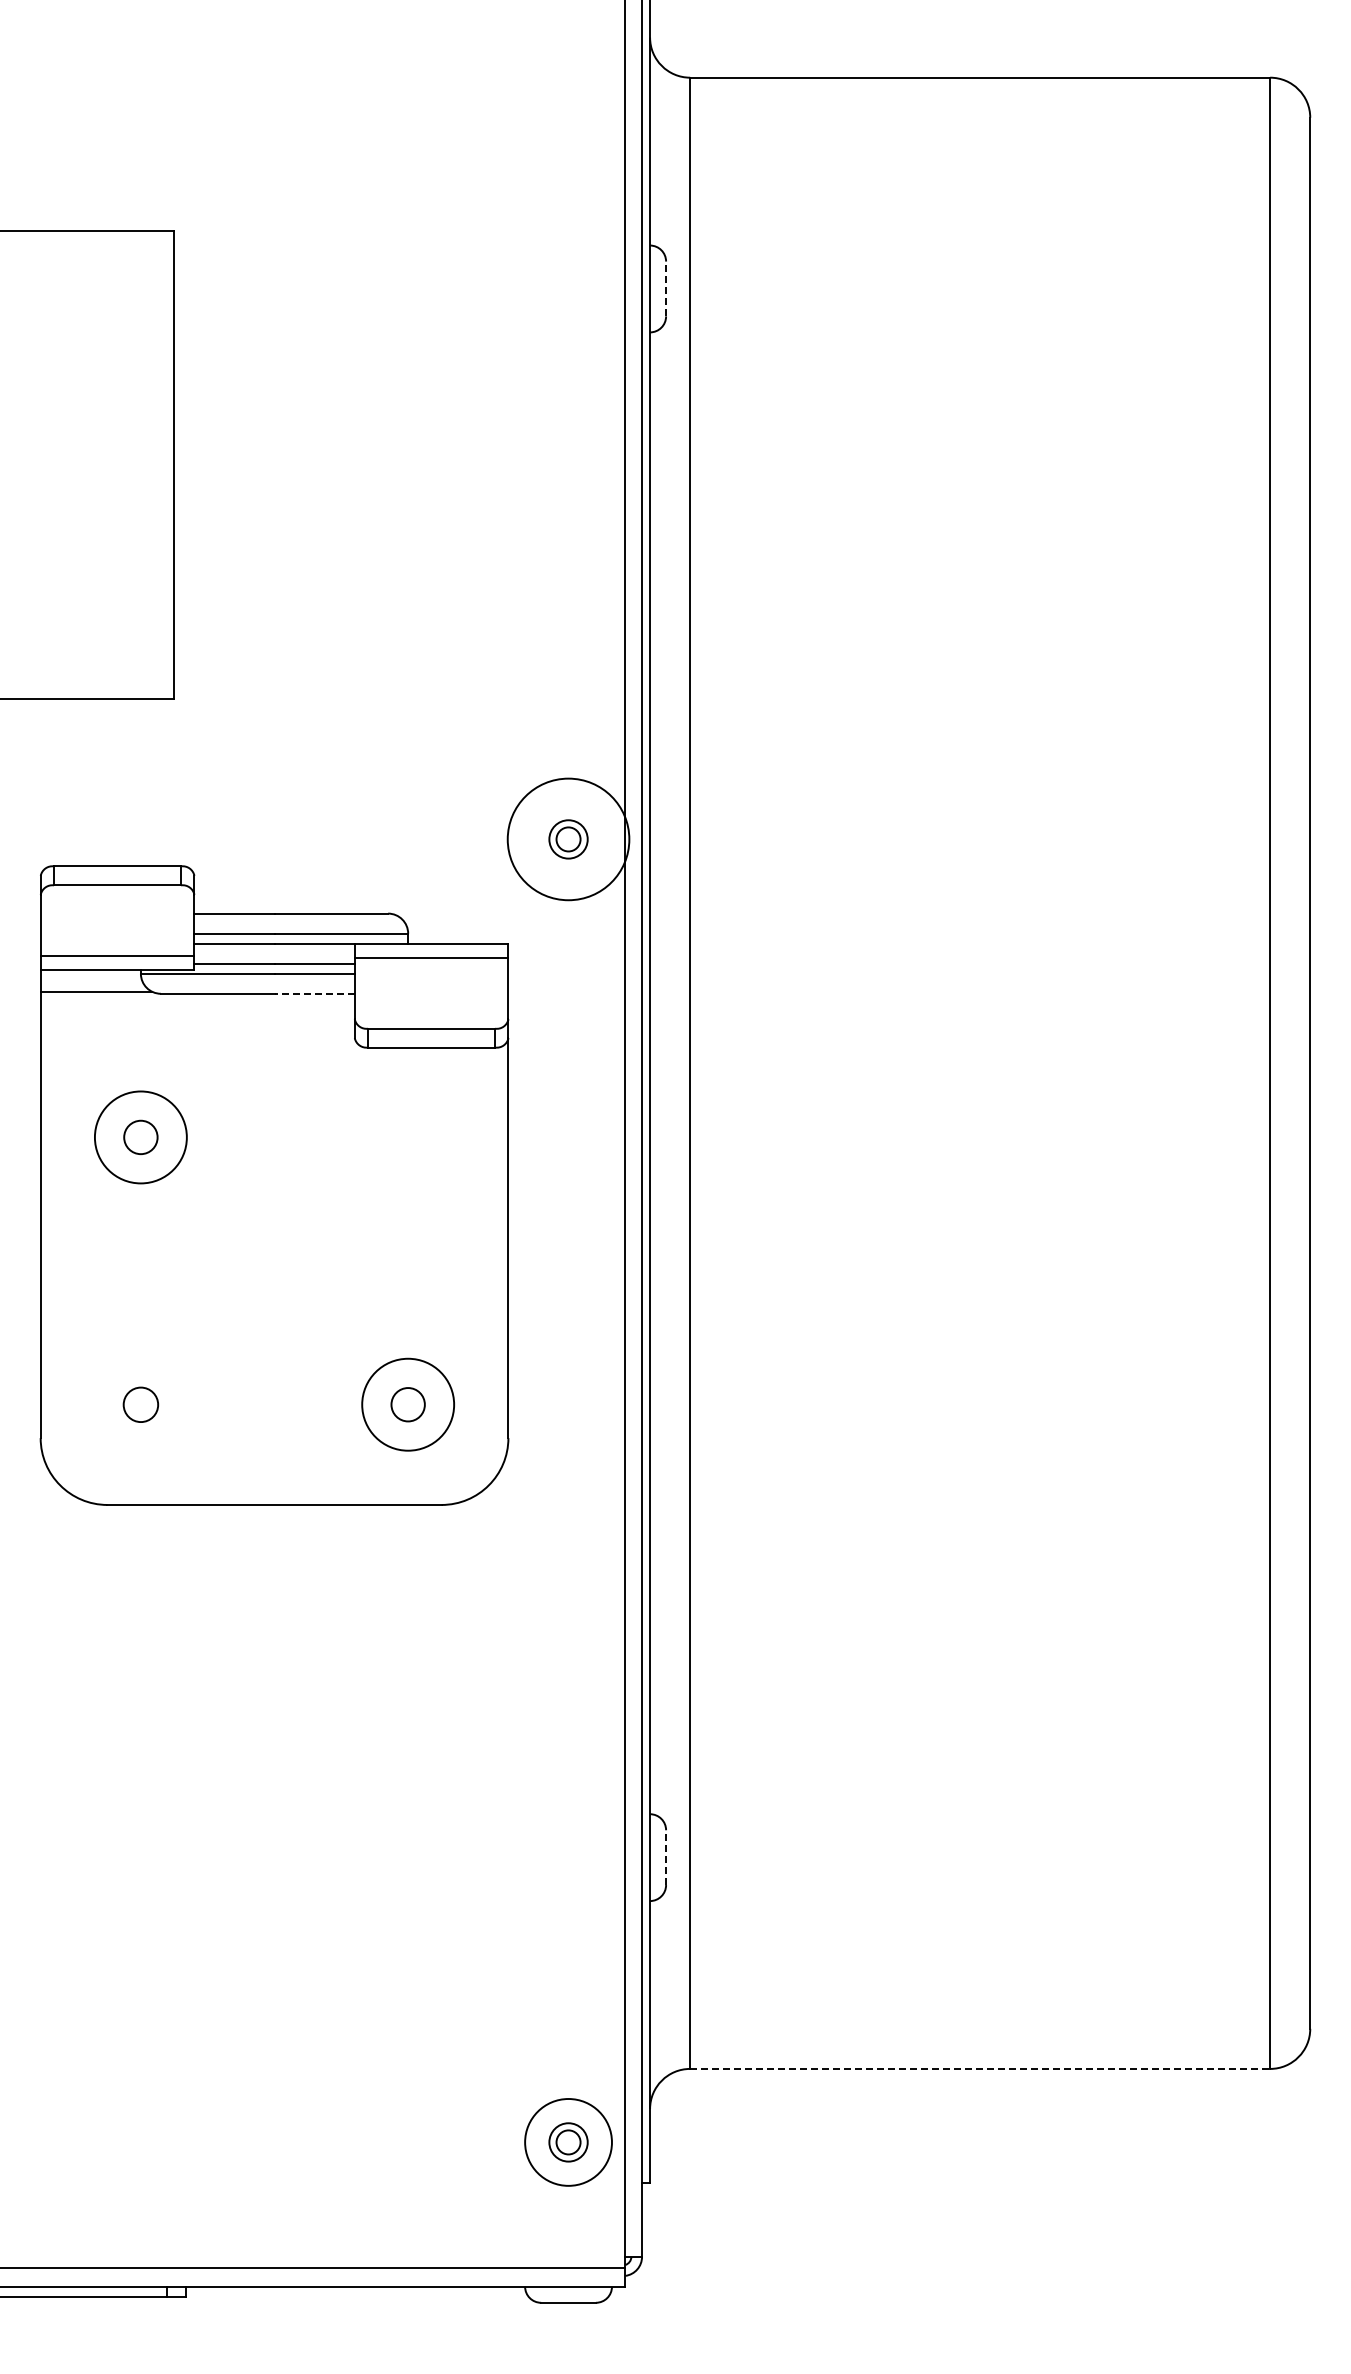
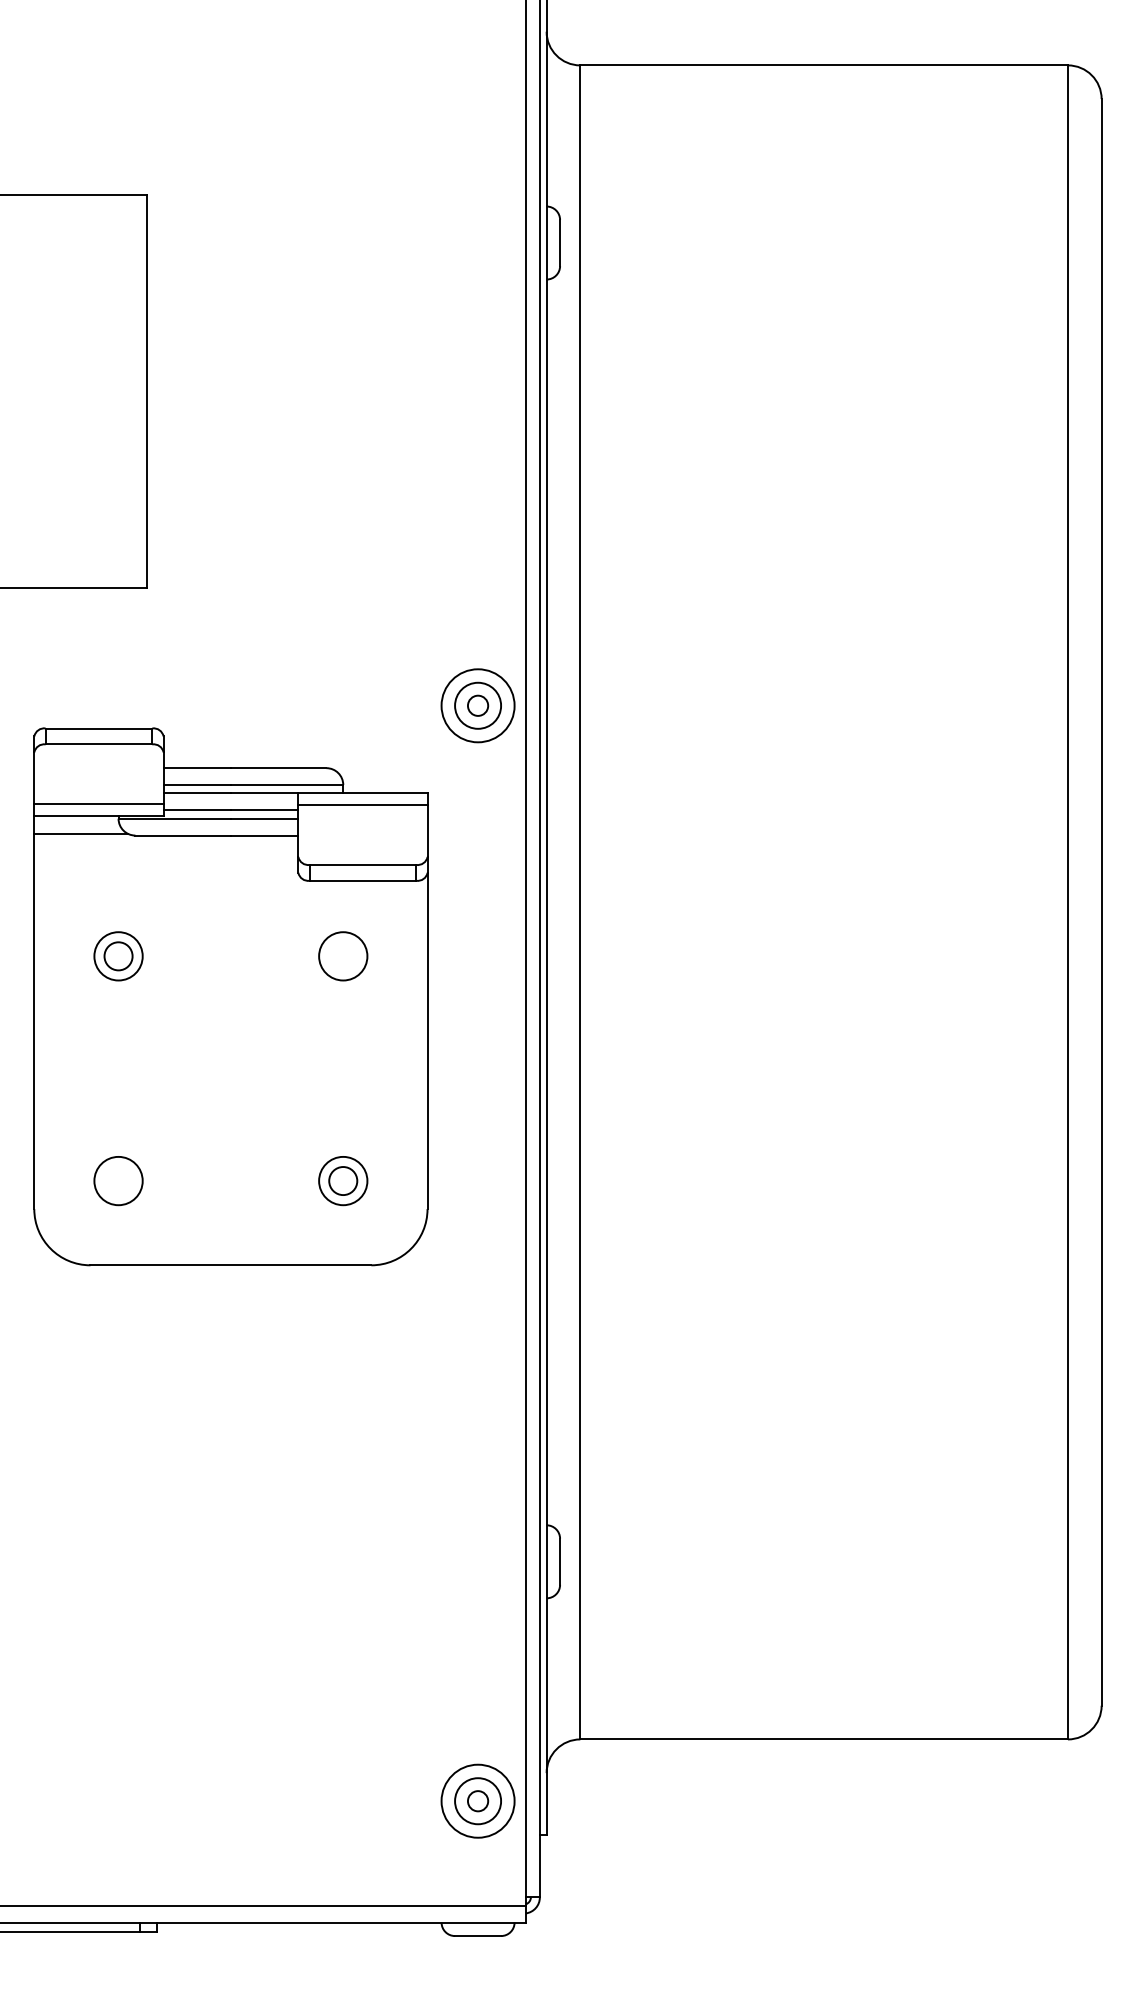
line: (666, 288) -> (560, 242), dashed -> solid
circle: (568, 839) -> (478, 705), size x0.71
circle: (568, 839) -> (478, 705), size x1.43
line: (314, 993) -> (264, 835), dashed -> solid
circle: (140, 1137) -> (118, 956), size x0.62
circle: (407, 1137) -> (342, 956), added
circle: (140, 1404) -> (118, 1180), size x1.67
circle: (407, 1404) -> (342, 1180), size x0.62
line: (666, 1857) -> (560, 1561), dashed -> solid
line: (980, 2068) -> (824, 1739), dashed -> solid
circle: (568, 2142) -> (478, 1801), size x1.43

